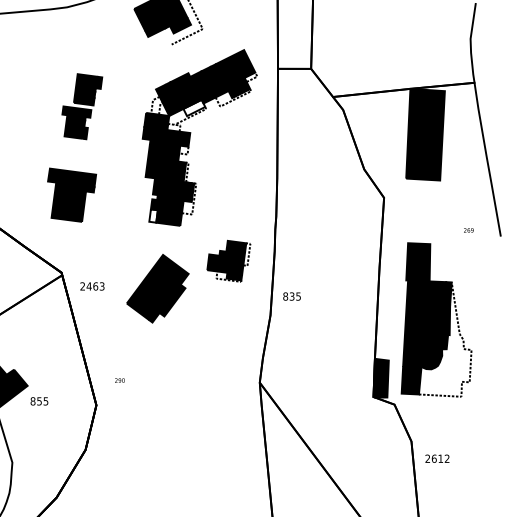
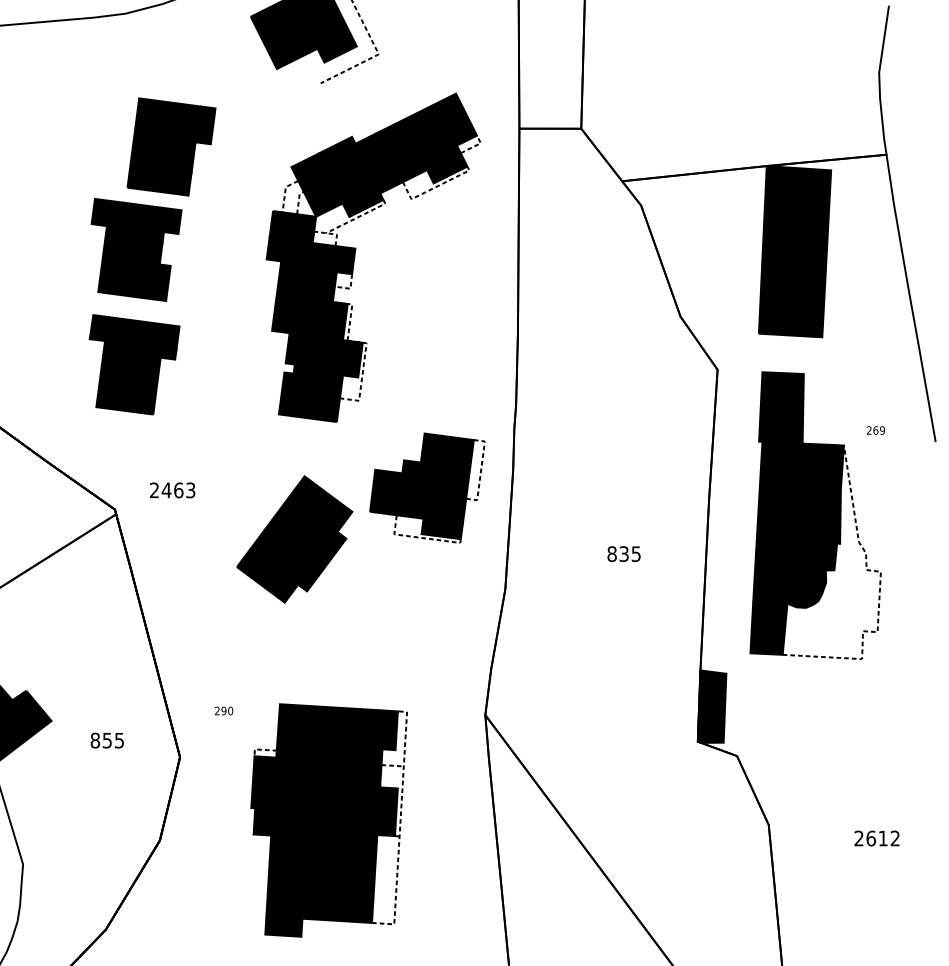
part: (82, 106) -> (154, 199), size x1.67
fill: (194, 107) -> (363, 200), added
fill: (153, 215) -> (286, 402), added
part: (228, 261) -> (426, 488), size x1.43
text: (92, 286) -> (172, 490), moved
text: (291, 296) -> (623, 553), moved
part: (436, 319) -> (815, 514), moved
text: (39, 401) -> (107, 740), moved
part: (175, 439) -> (327, 821), added
text: (437, 458) -> (877, 837), moved

